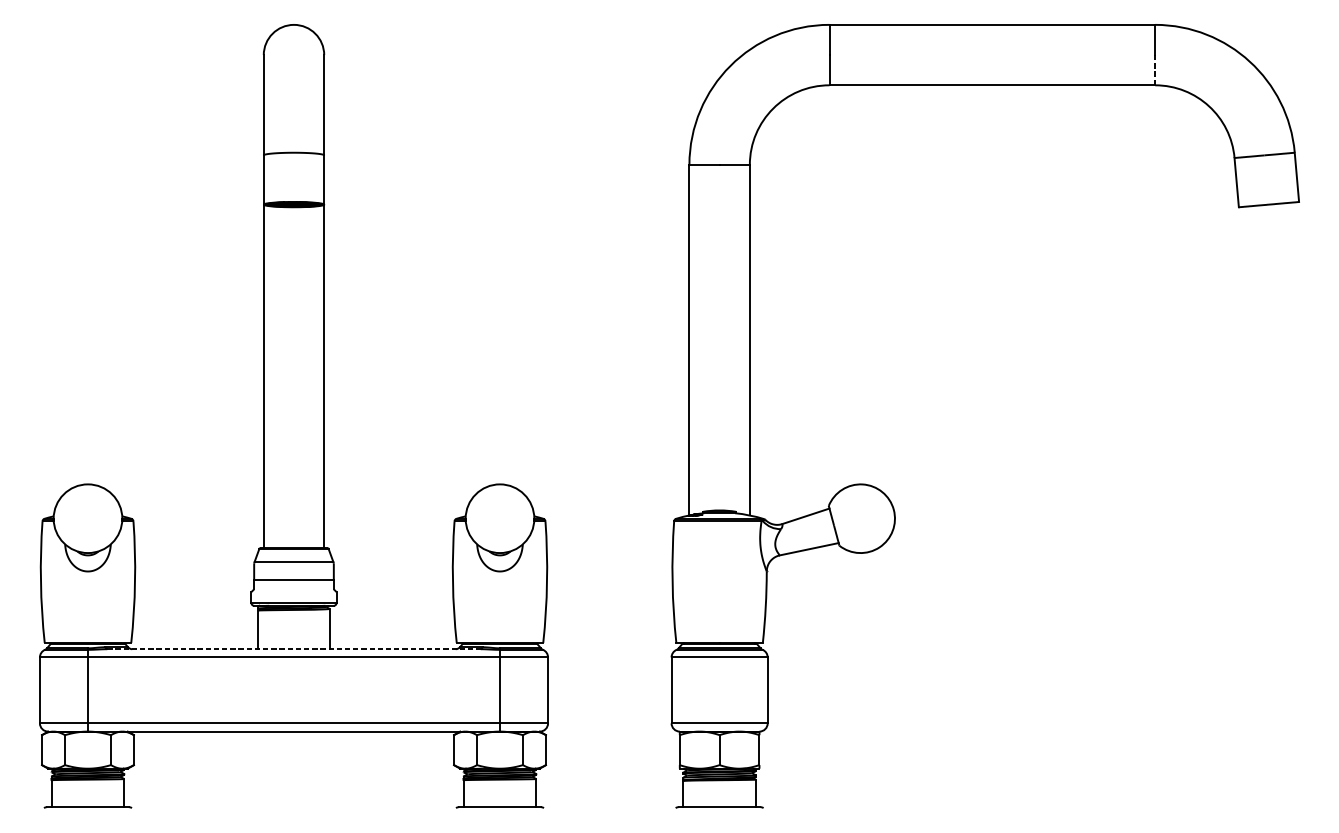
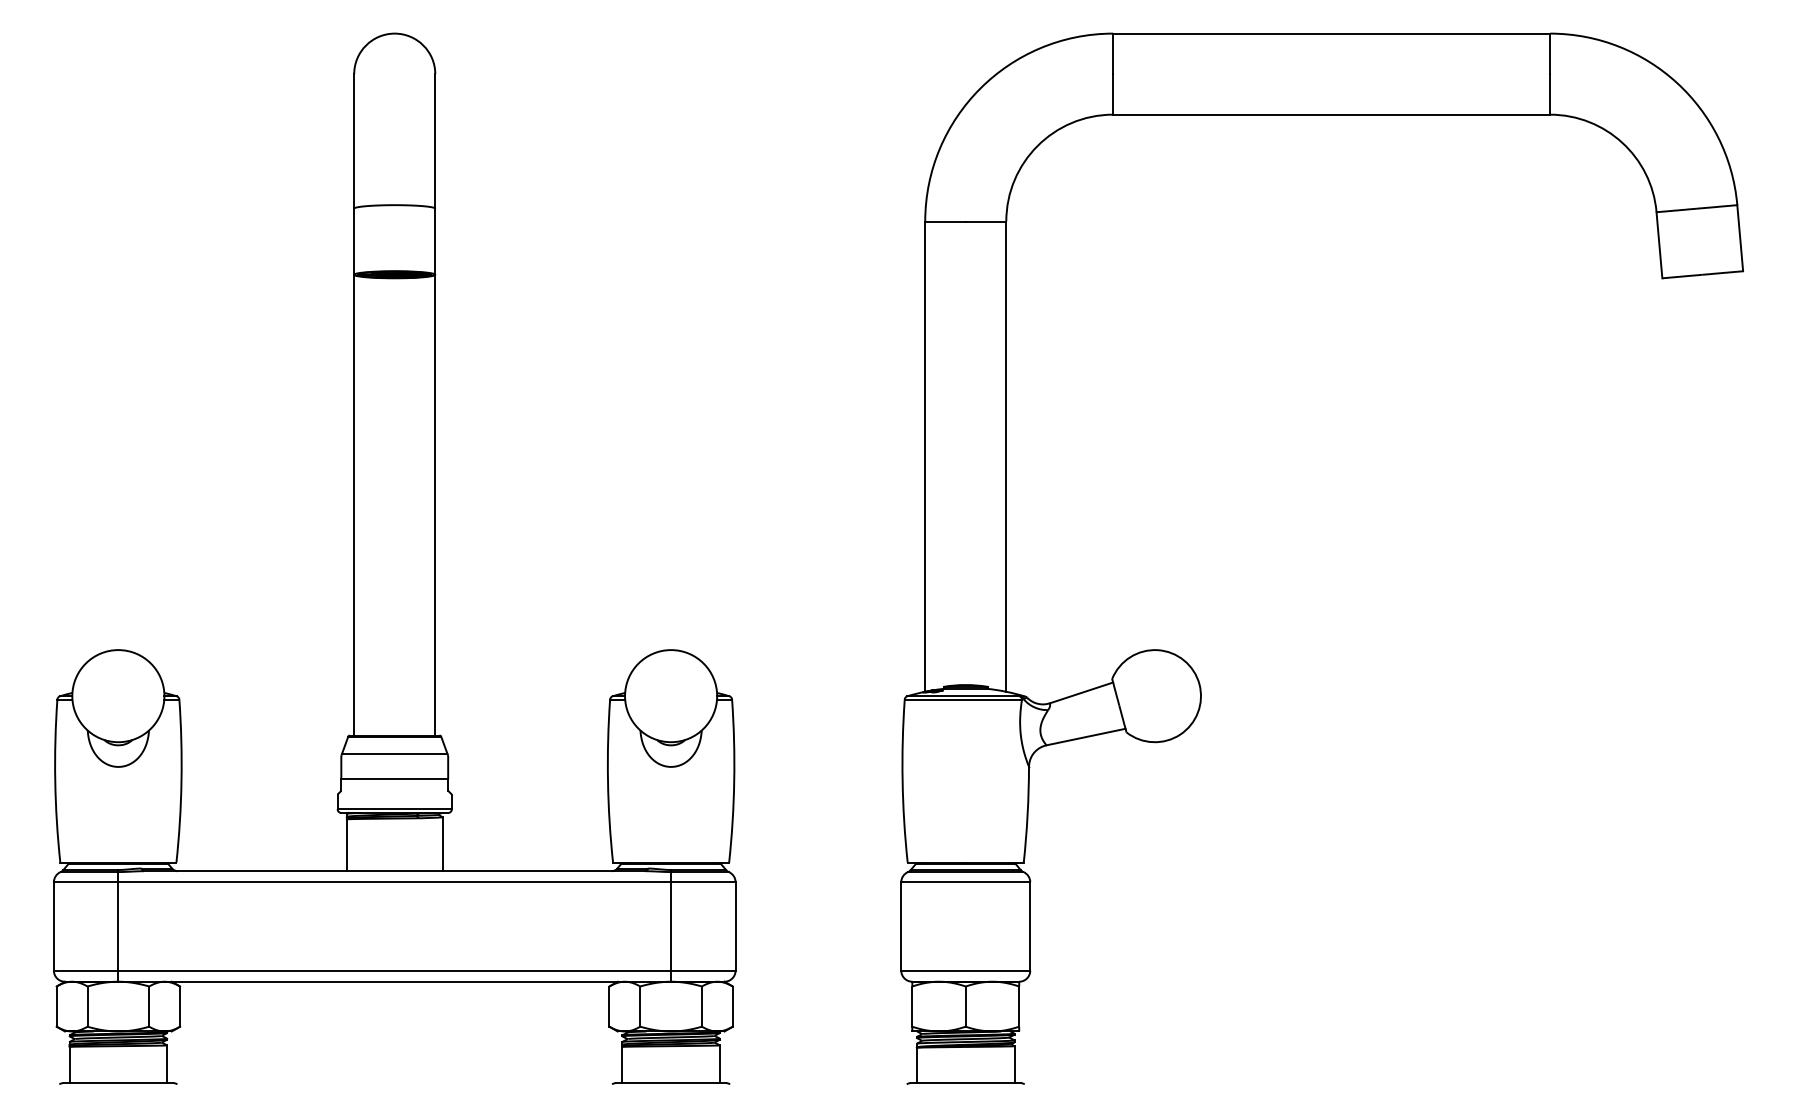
line: (1155, 70) -> (1550, 94), dashed -> solid
line: (294, 649) -> (395, 871), dashed -> solid

